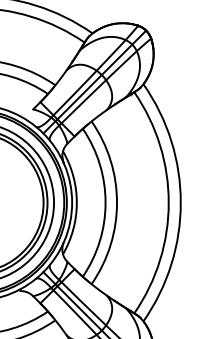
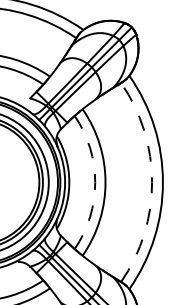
arc: (105, 202) -> (95, 182), solid -> dashed
arc: (169, 202) -> (152, 182), solid -> dashed

